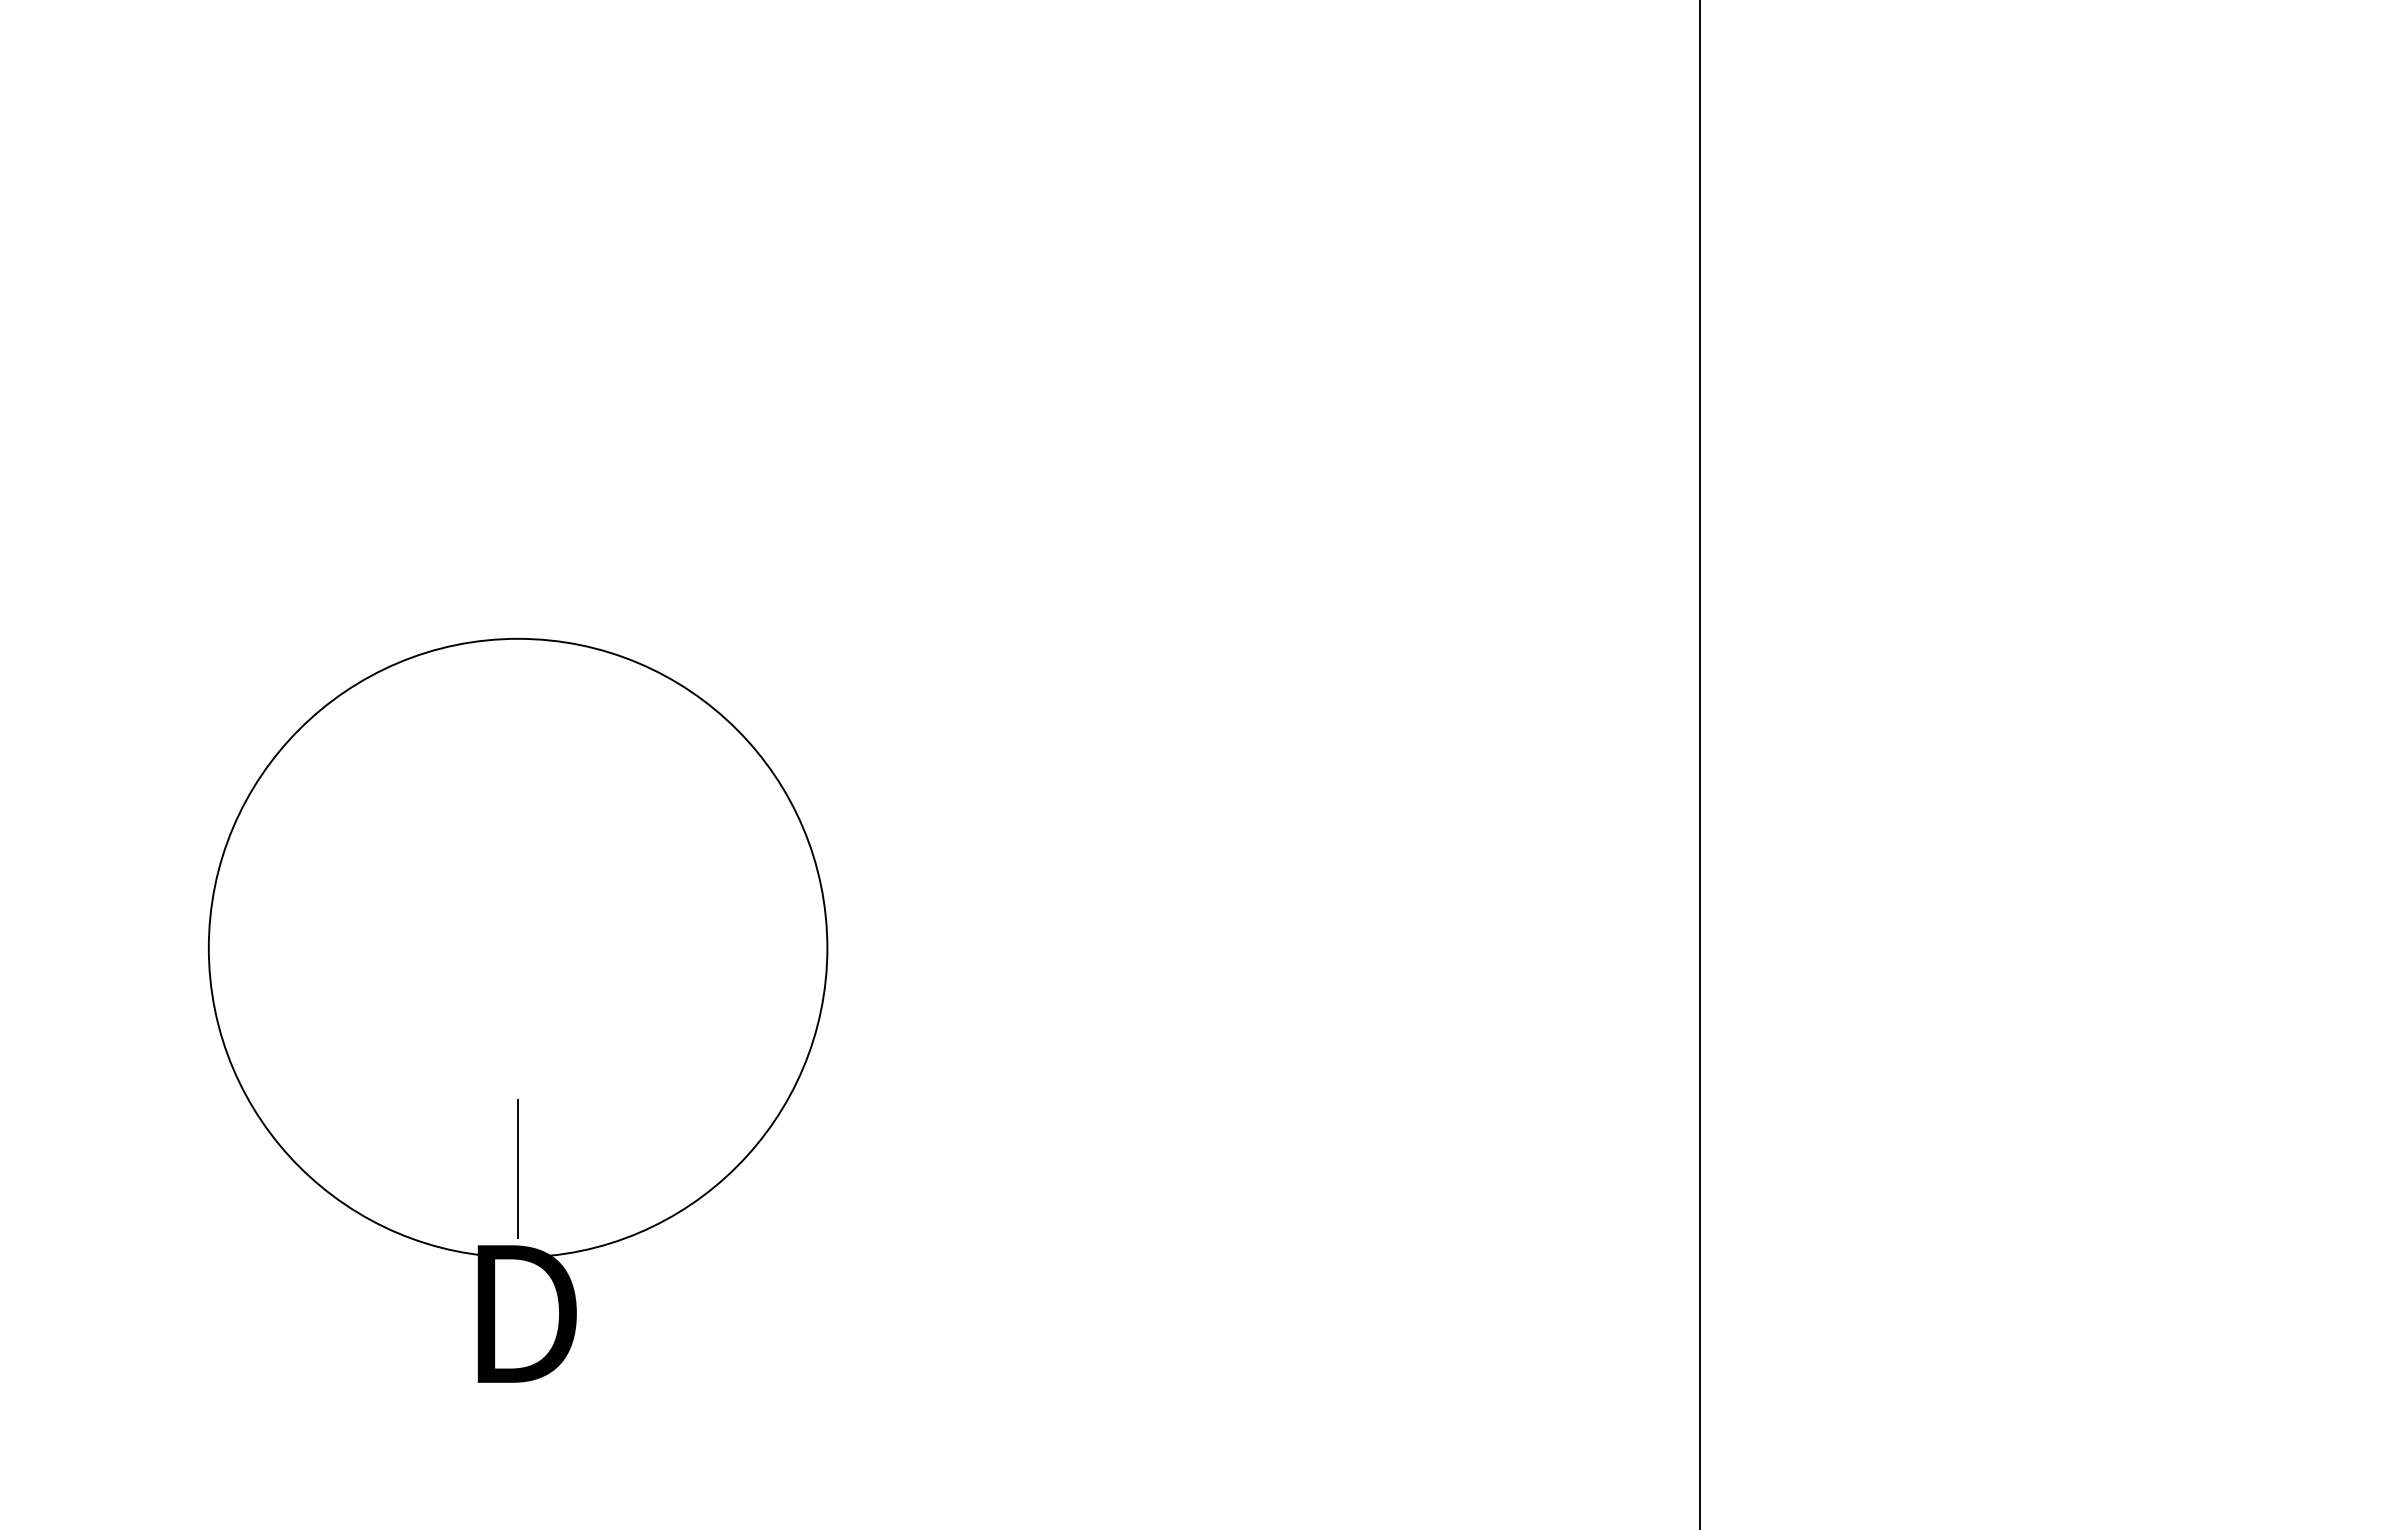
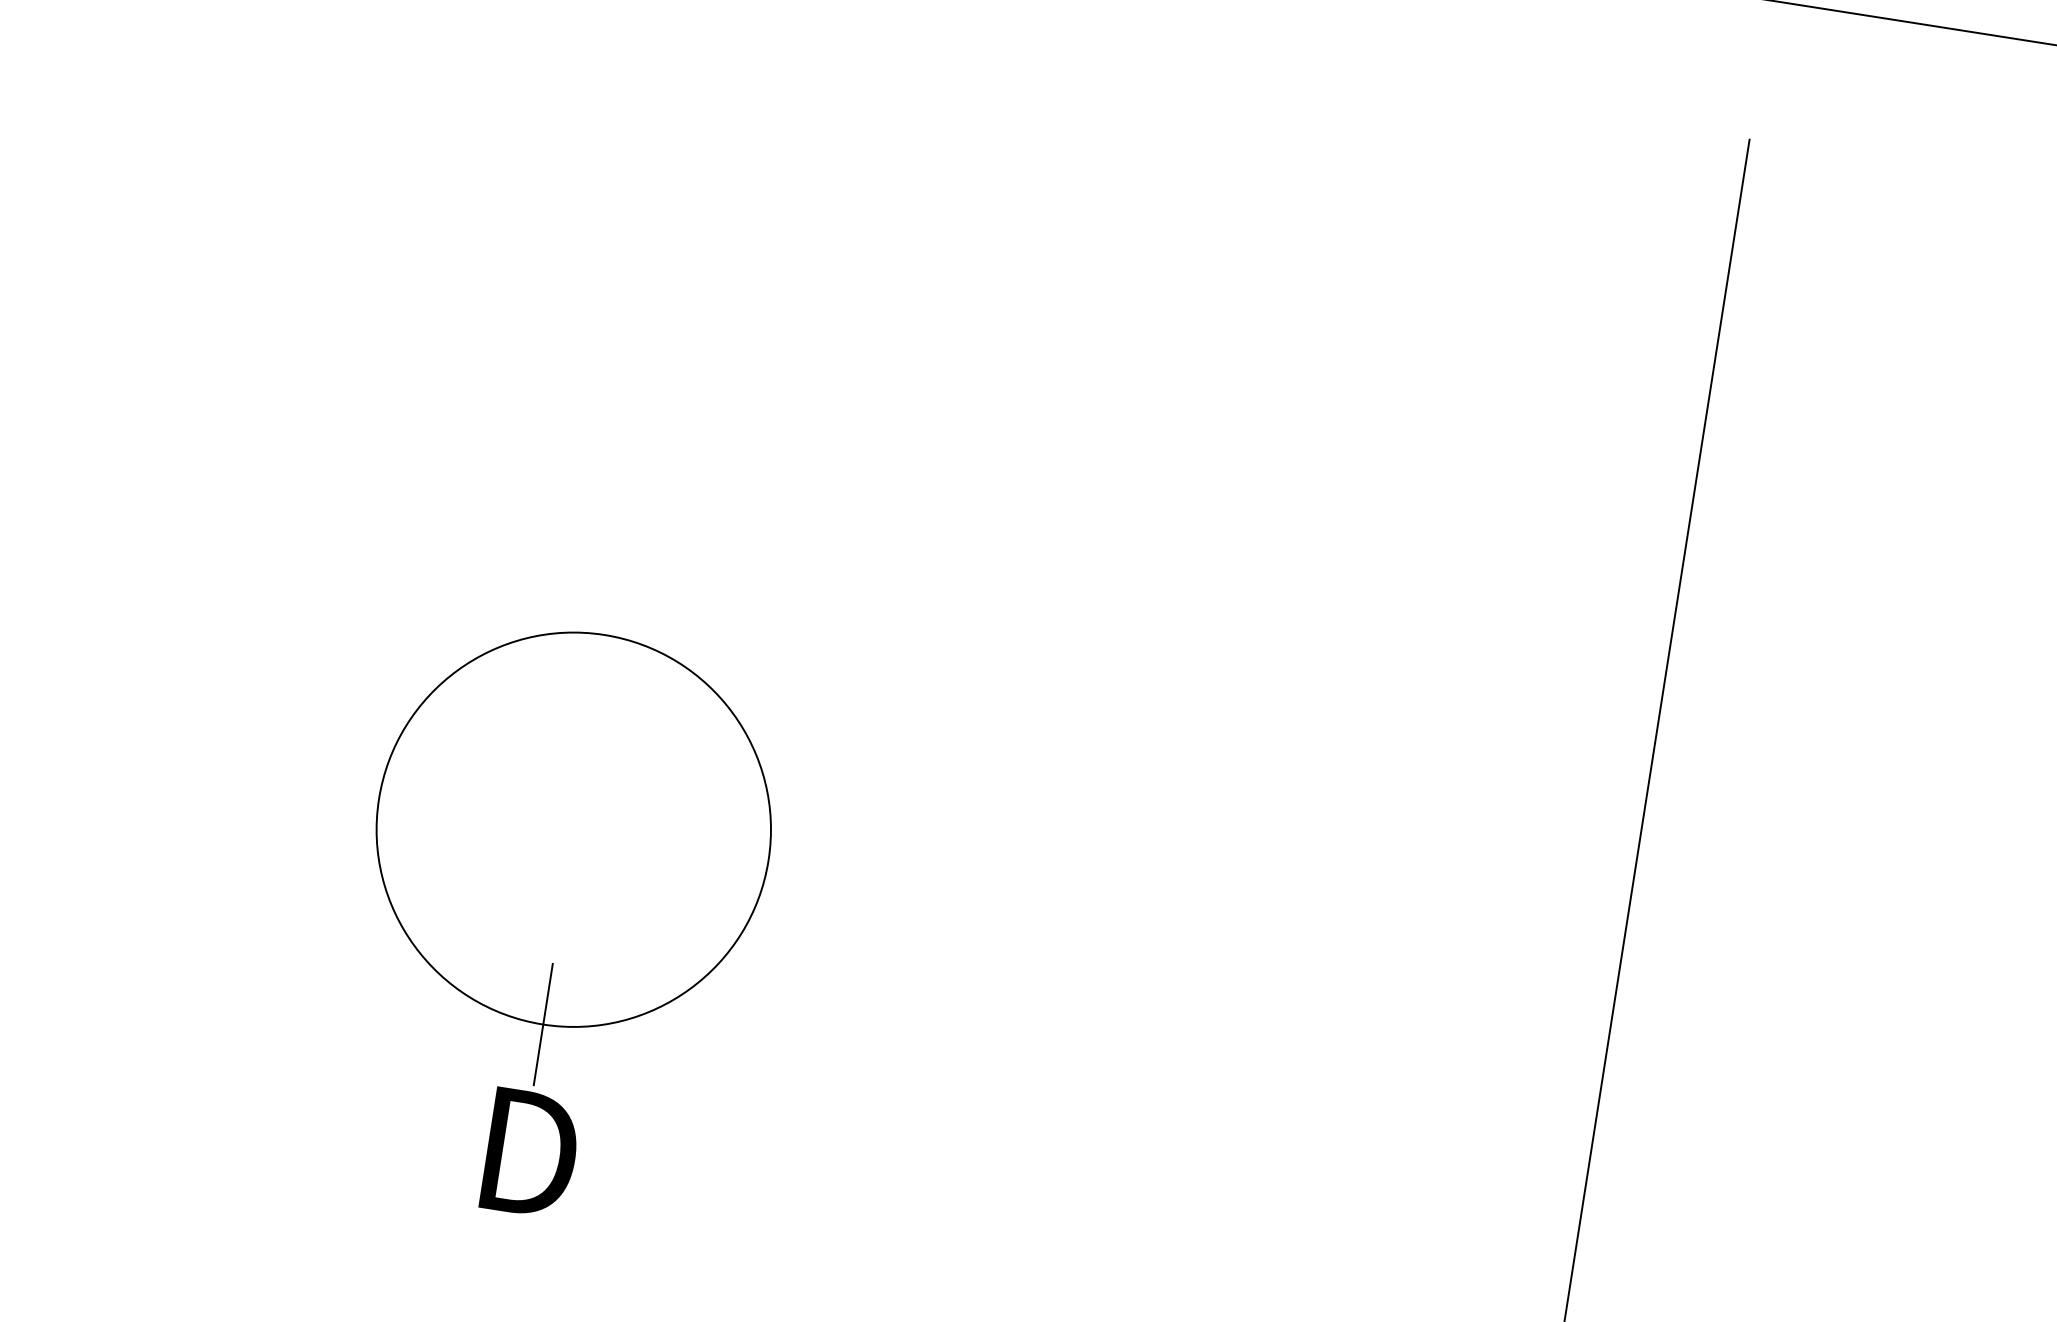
circle: (518, 948) -> (574, 830), size x0.71

